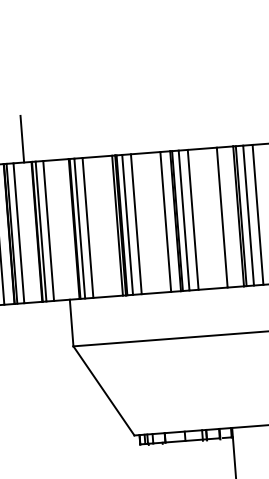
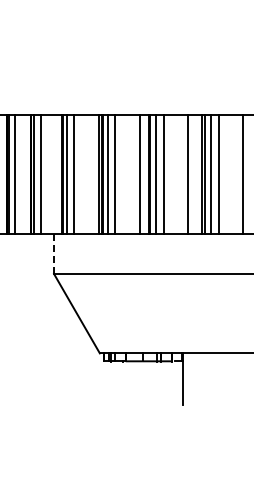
line: (22, 139) -> (24, 95), removed
line: (72, 323) -> (54, 254), solid -> dashed

